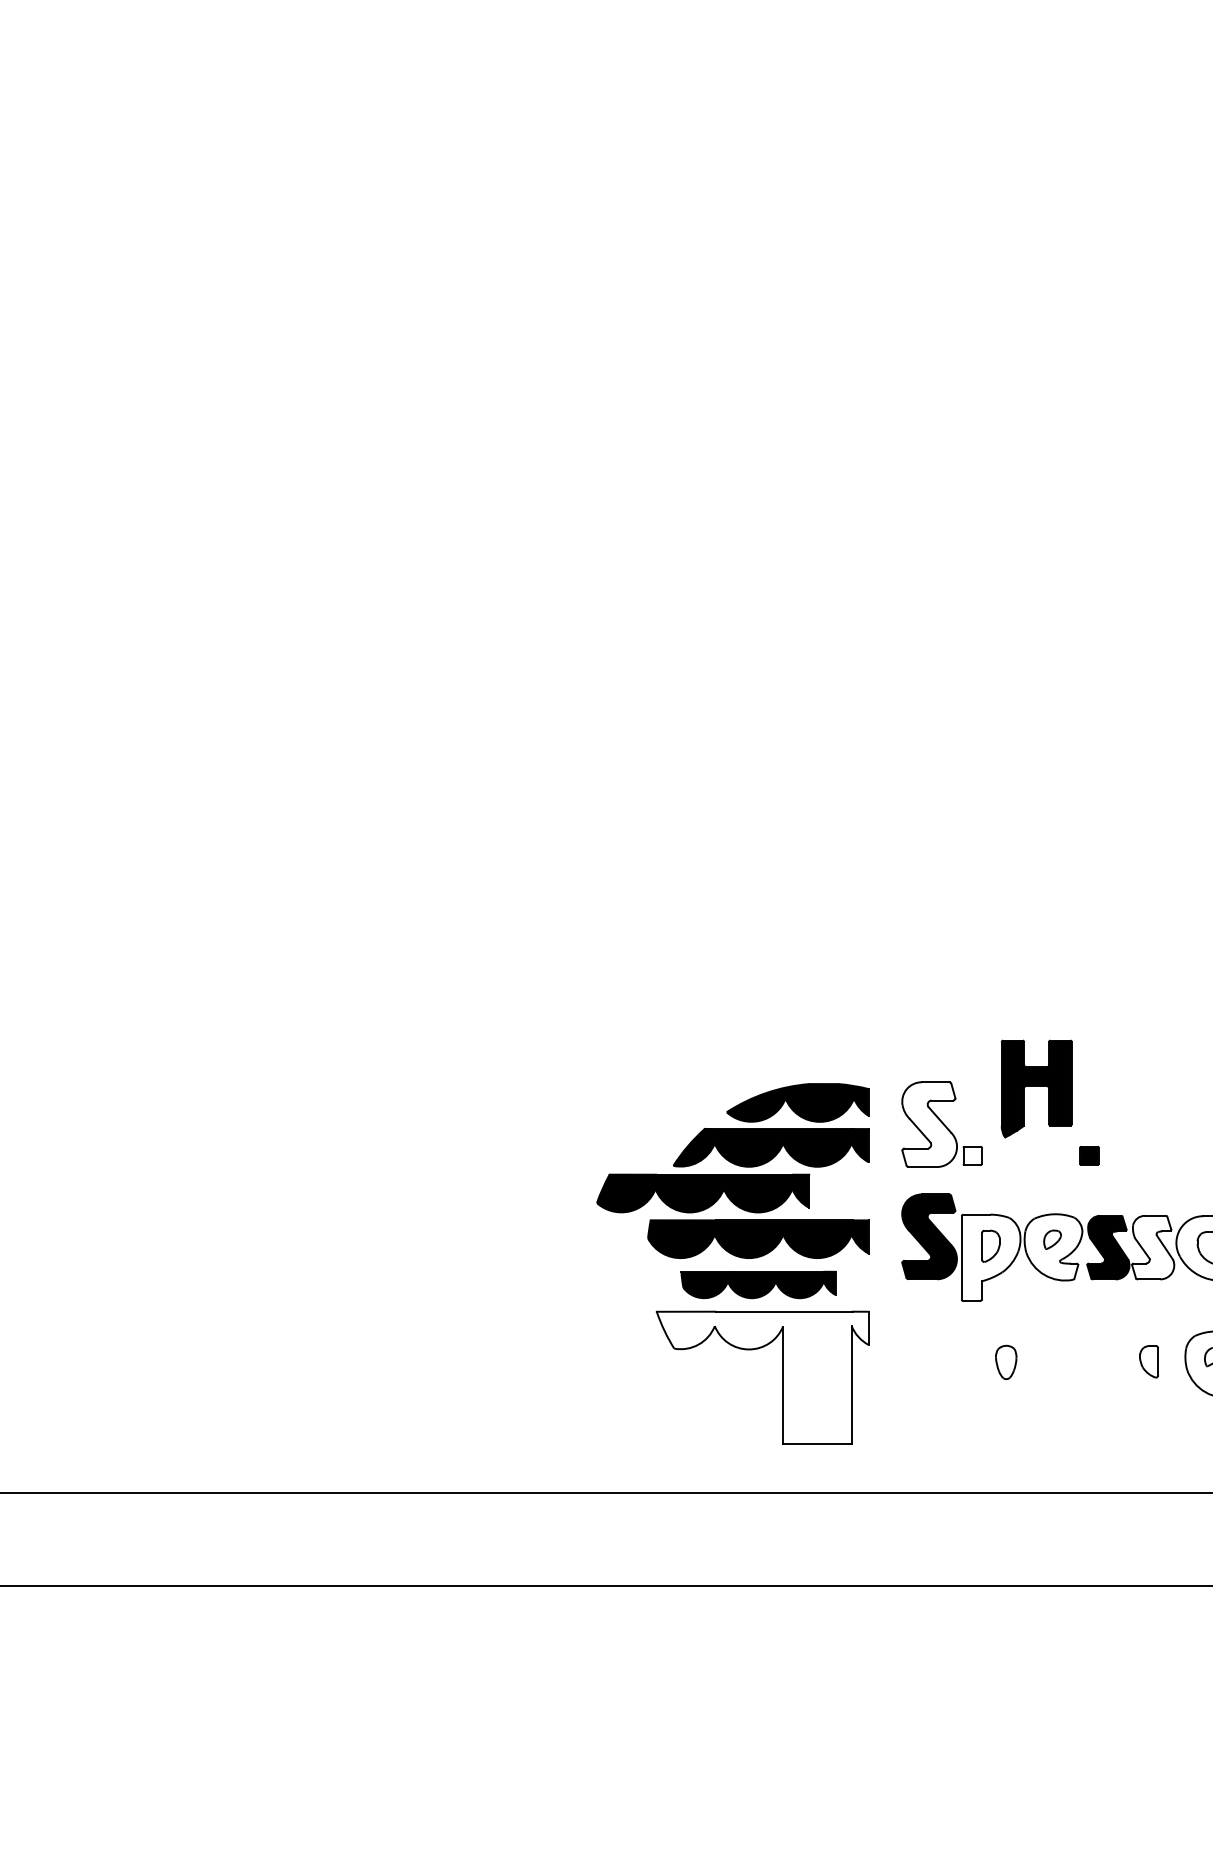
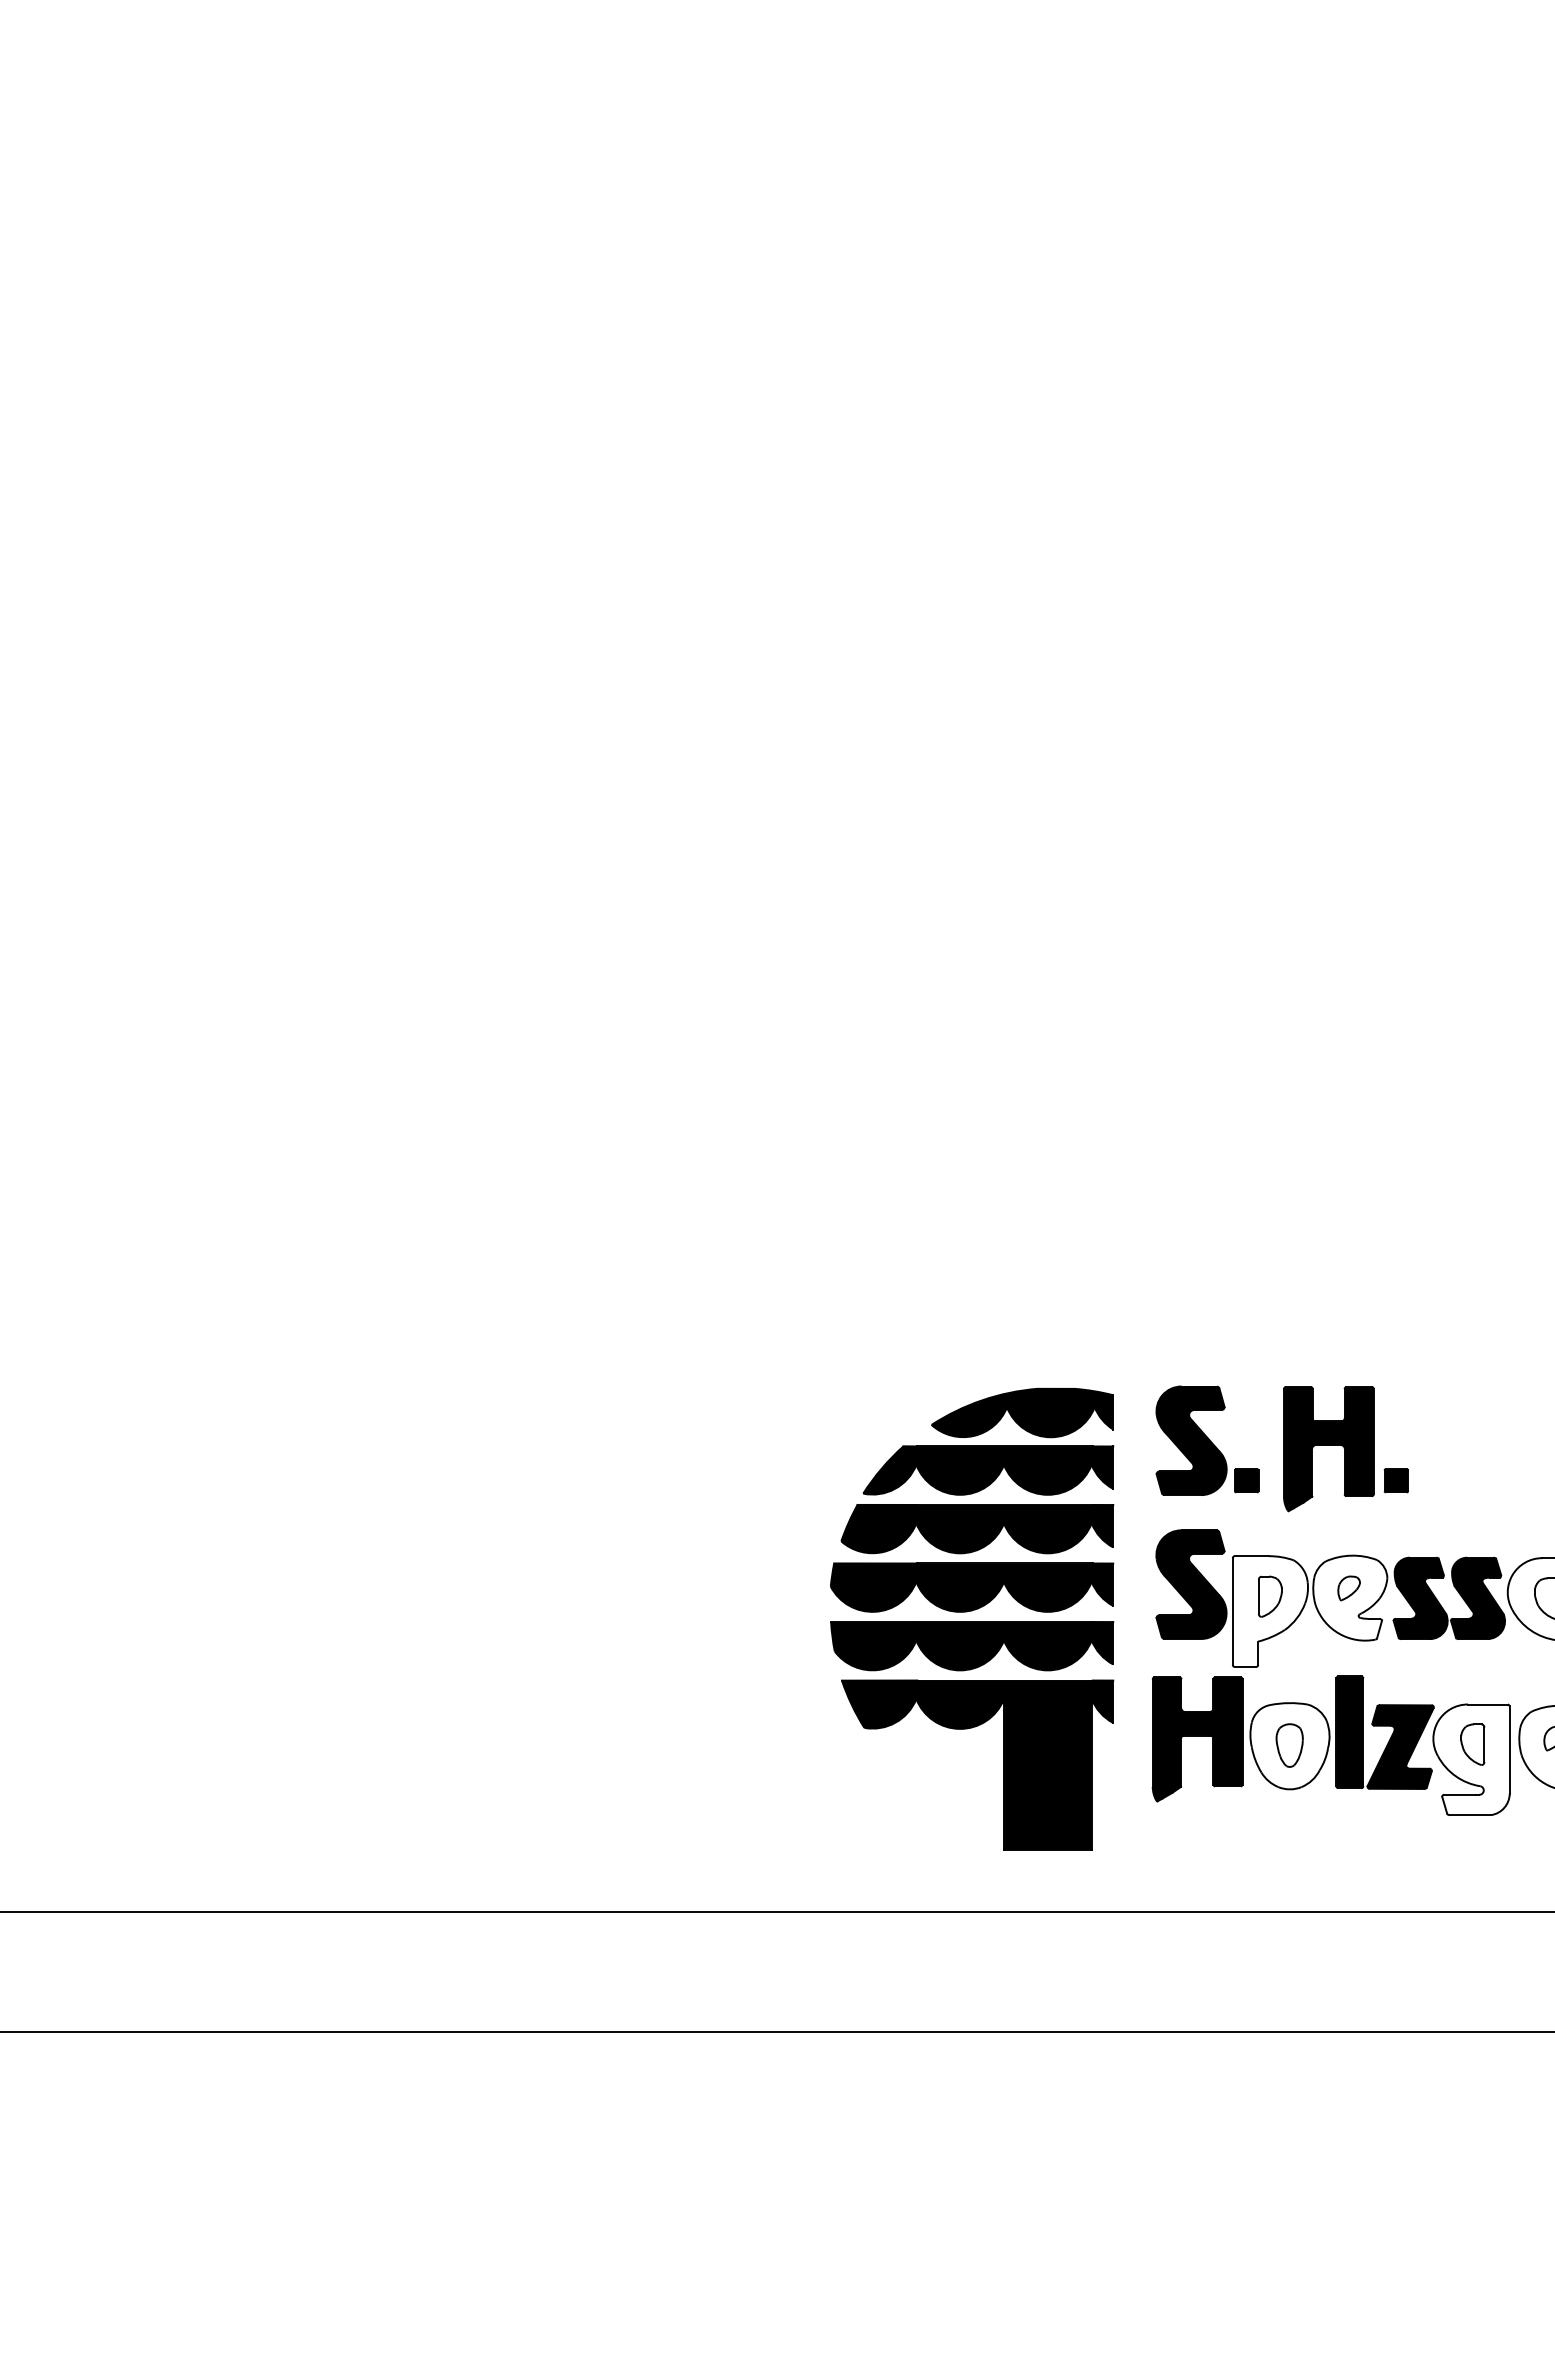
part: (1036, 1089) -> (1328, 1449), moved
fill: (929, 1124) -> (1191, 1440), added
fill: (972, 1155) -> (1246, 1480), added
part: (703, 1193) -> (977, 1529), moved
fill: (1153, 1247) -> (1478, 1598), added
part: (758, 1285) -> (972, 1646), size x1.43
part: (1038, 1362) -> (1330, 1745), added
fill: (762, 1377) -> (977, 1764), added

